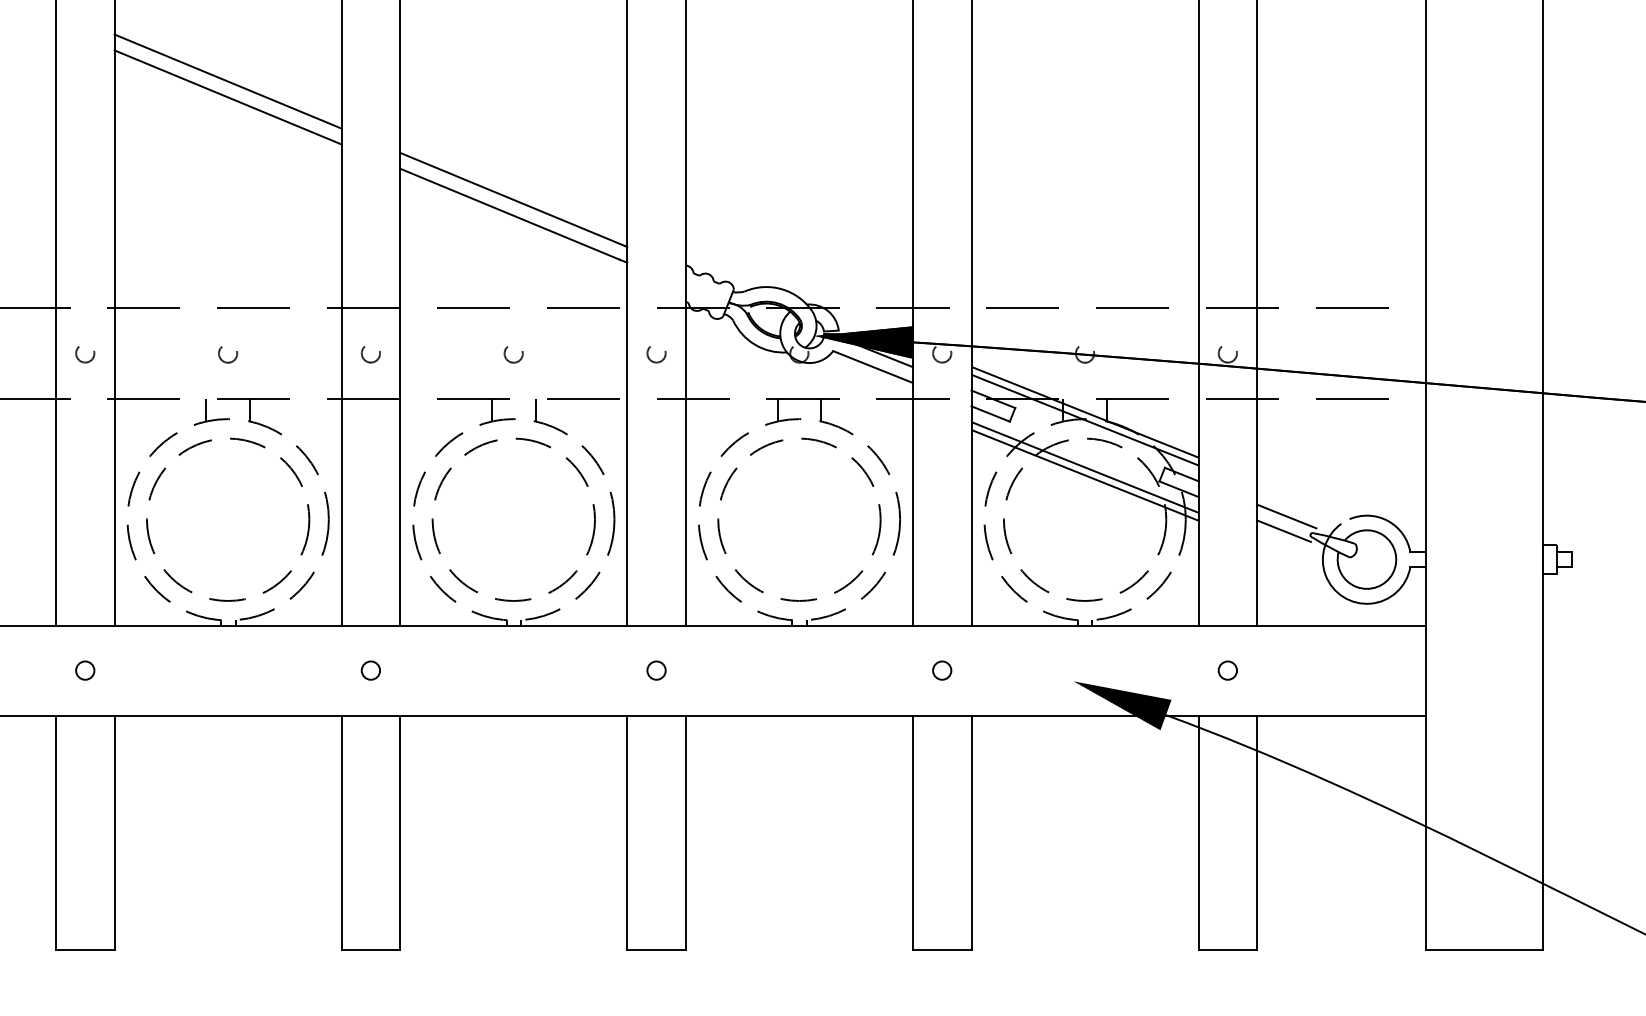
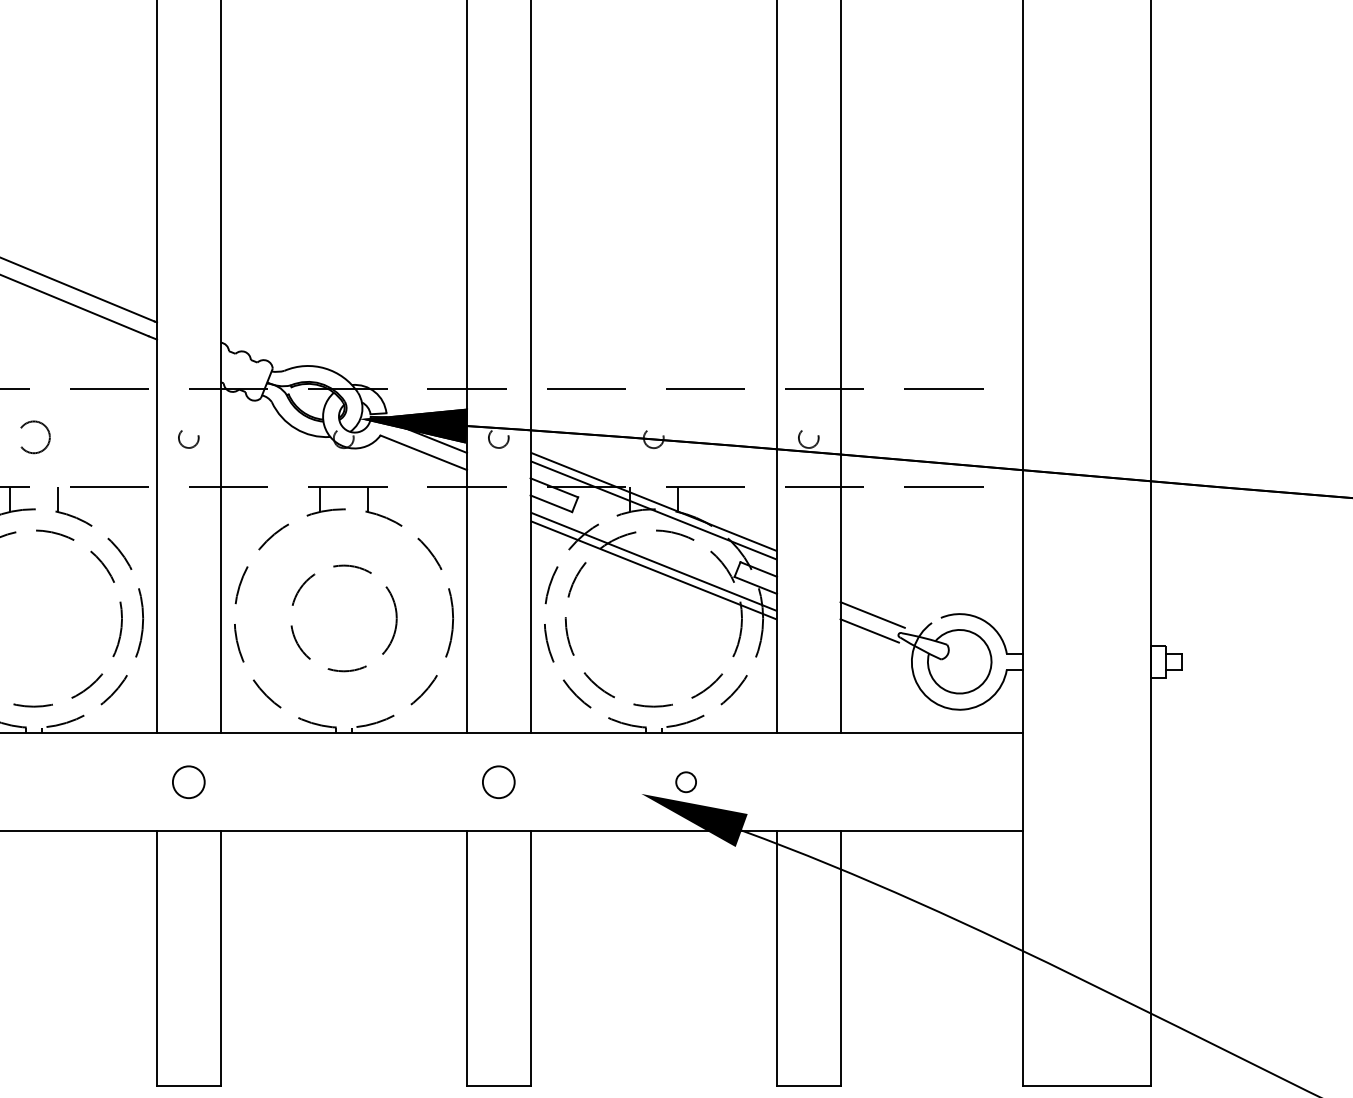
circle: (513, 354) -> (33, 439), size x1.6
circle: (799, 519) -> (343, 618), size x0.6
circle: (656, 670) -> (188, 782), size x1.6
circle: (942, 670) -> (499, 782), size x1.6
circle: (1227, 670) -> (685, 782), moved

